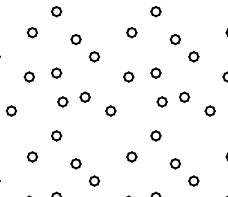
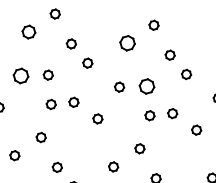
part: (32, 32) -> (28, 32), size x1.4
part: (131, 32) -> (127, 43), size x1.6
part: (155, 72) -> (146, 85), size x1.6
part: (28, 76) -> (20, 75), size x1.6

